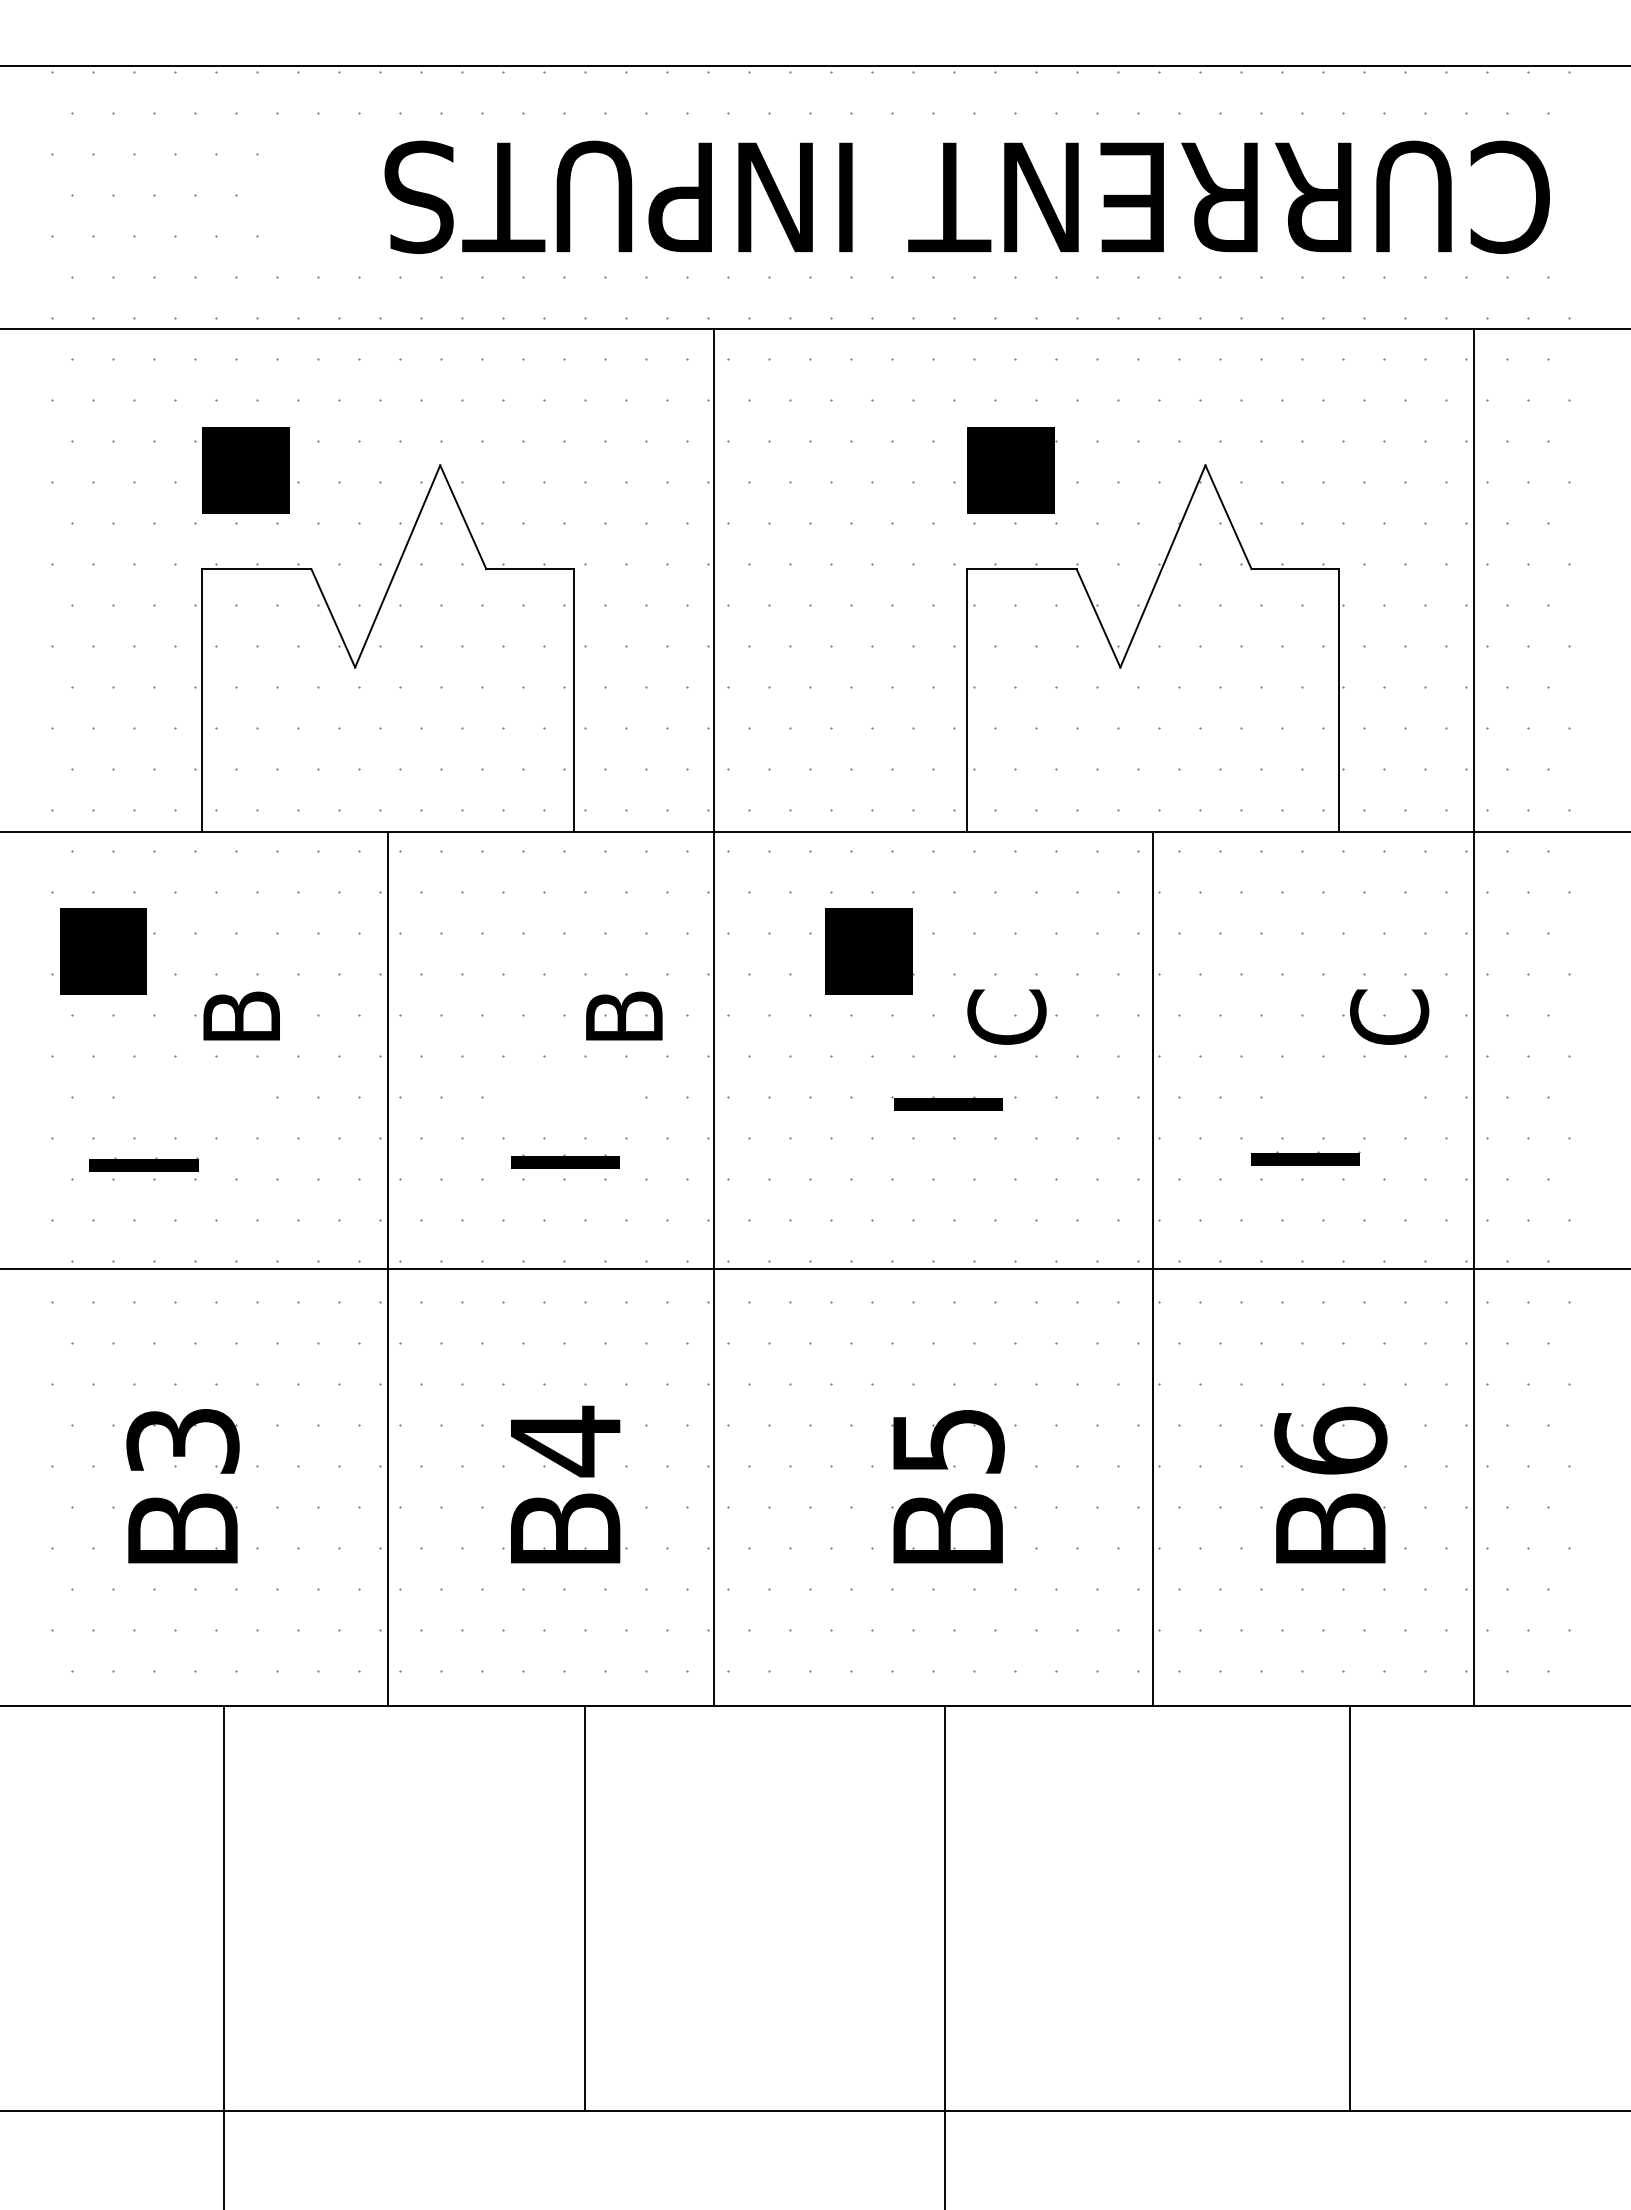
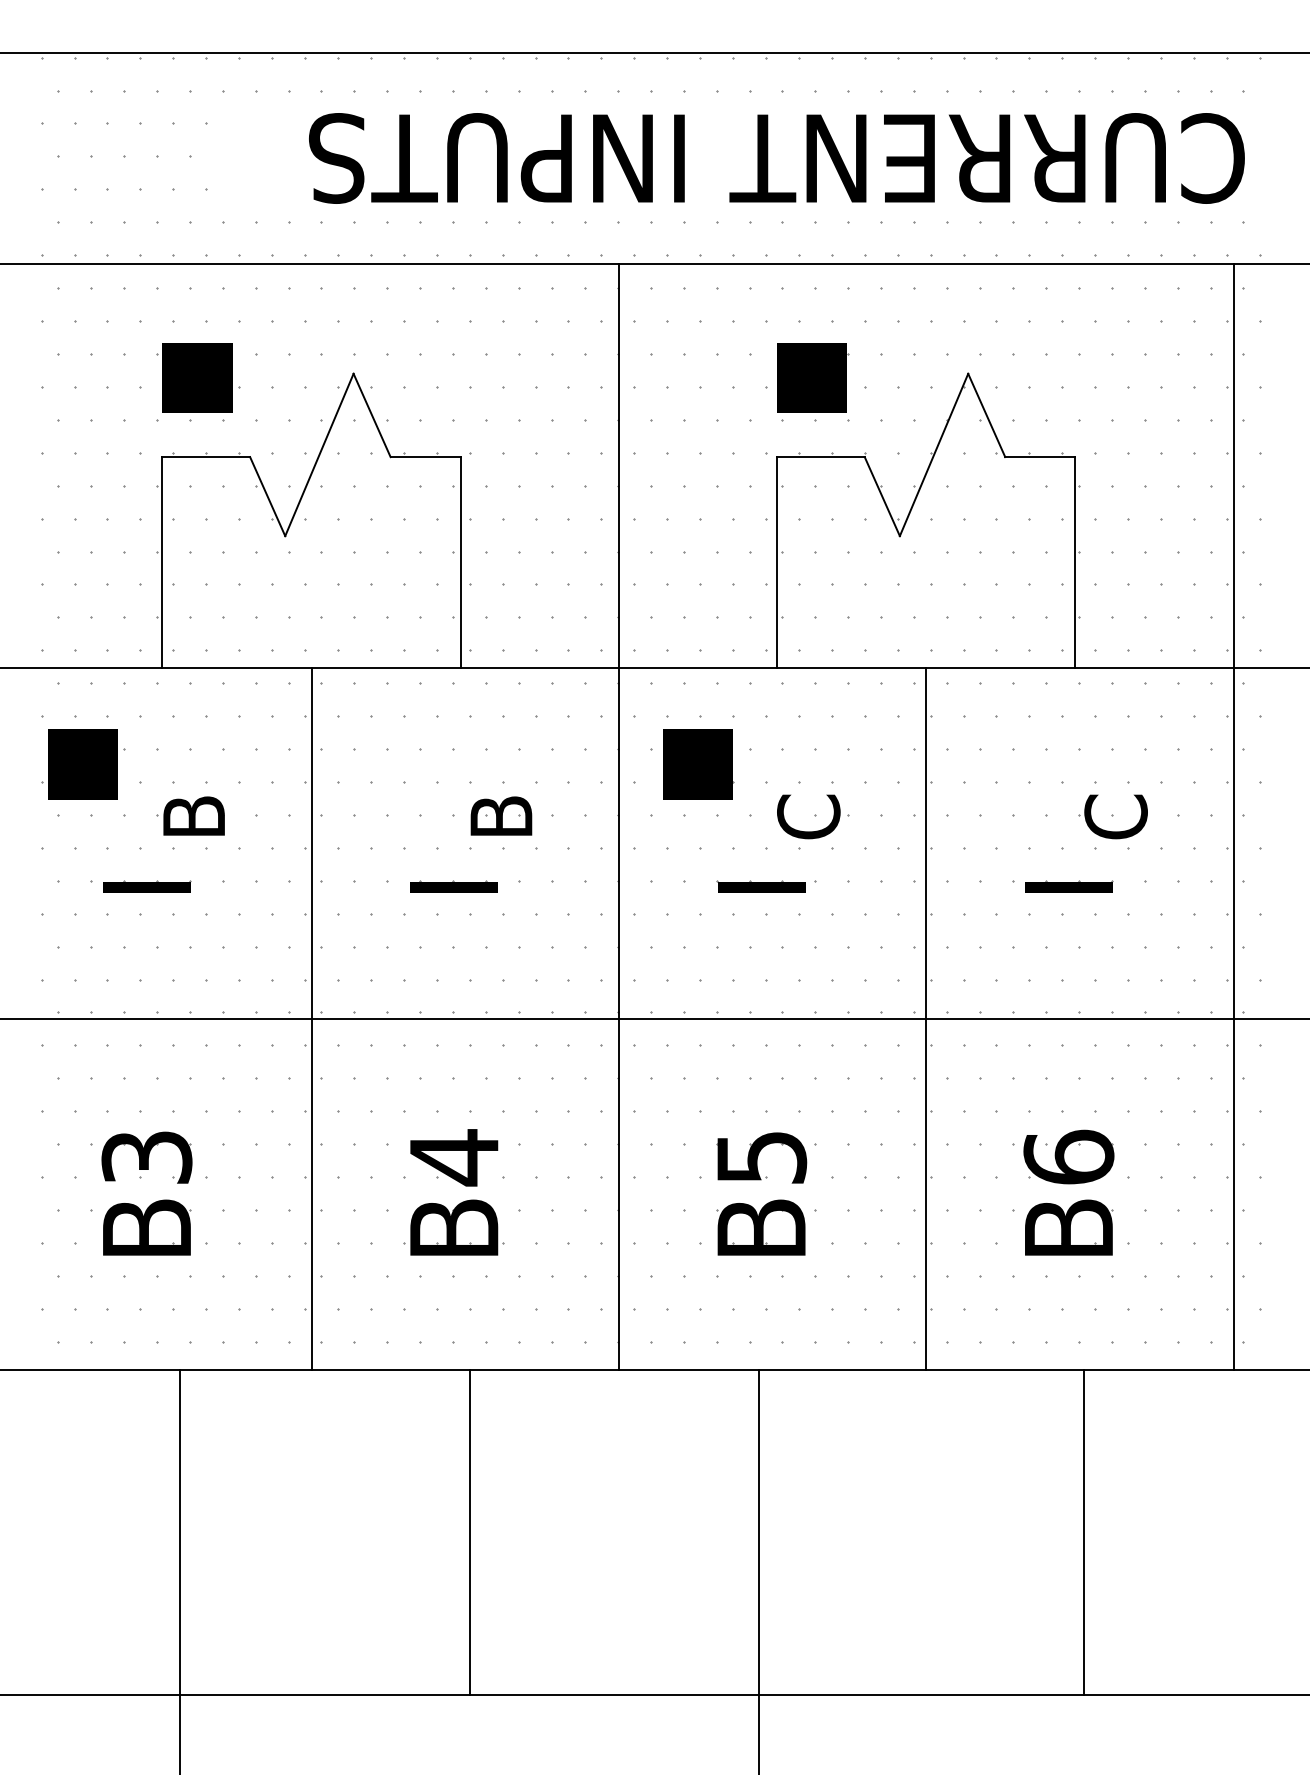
line: (713, 1017) -> (618, 817), moved
line: (1473, 1017) -> (1233, 817), moved
part: (1305, 1158) -> (1068, 886), moved
part: (565, 1161) -> (454, 886), moved
part: (143, 1164) -> (146, 886), moved

